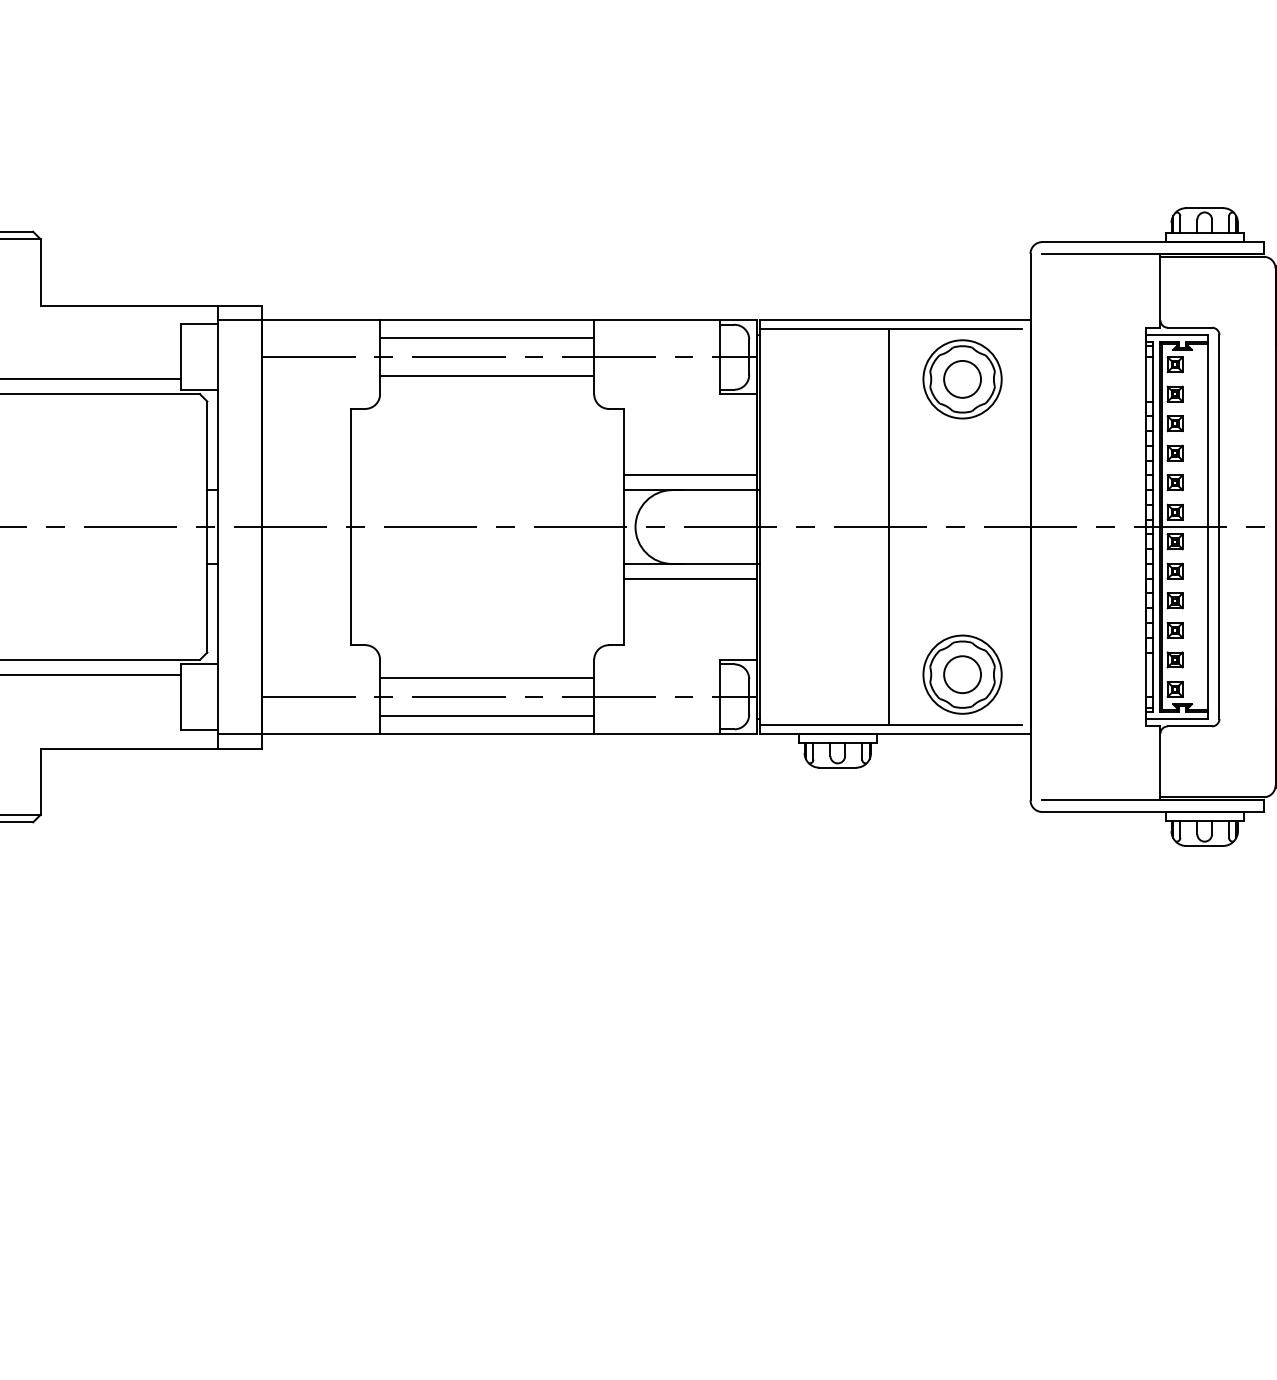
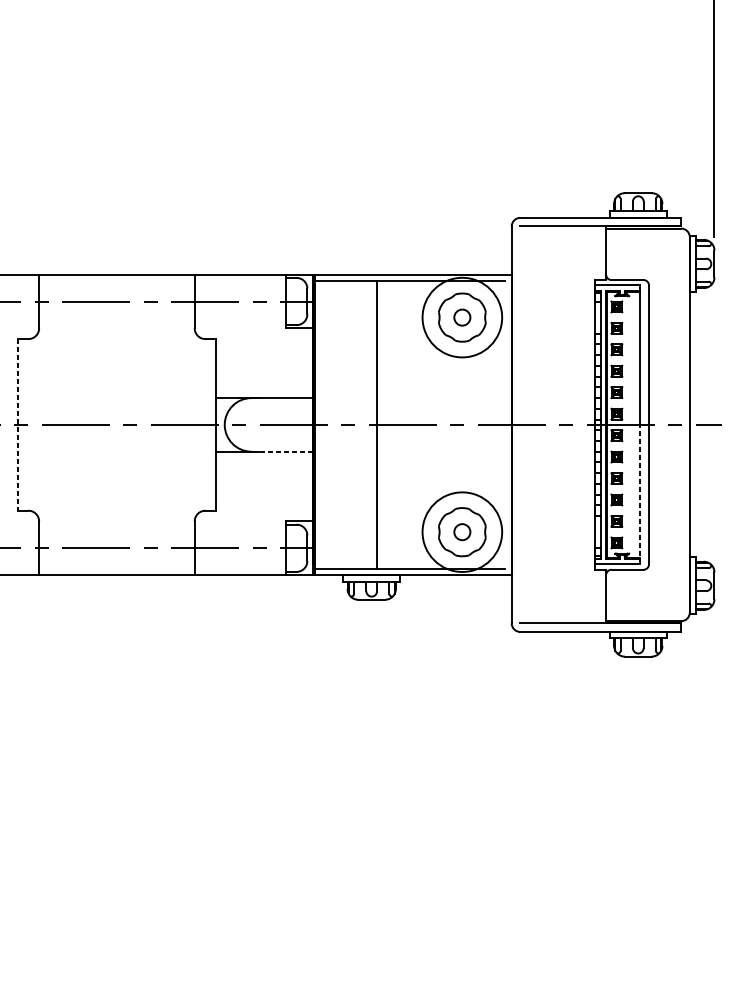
line: (487, 338) -> (117, 287), removed
line: (487, 376) -> (117, 315), removed
circle: (962, 378) -> (462, 316), size x0.6
circle: (962, 379) -> (462, 317), size x1.4
line: (689, 475) -> (263, 387), removed
line: (888, 526) -> (377, 424), moved
line: (350, 527) -> (17, 425), solid -> dashed
line: (716, 563) -> (283, 451), solid -> dashed
line: (689, 578) -> (263, 462), removed
line: (1207, 623) -> (640, 494), solid -> dashed
circle: (962, 674) -> (462, 532), size x0.6
circle: (962, 674) -> (462, 532), size x1.4
line: (487, 677) -> (117, 534), removed
line: (487, 716) -> (117, 562), removed

